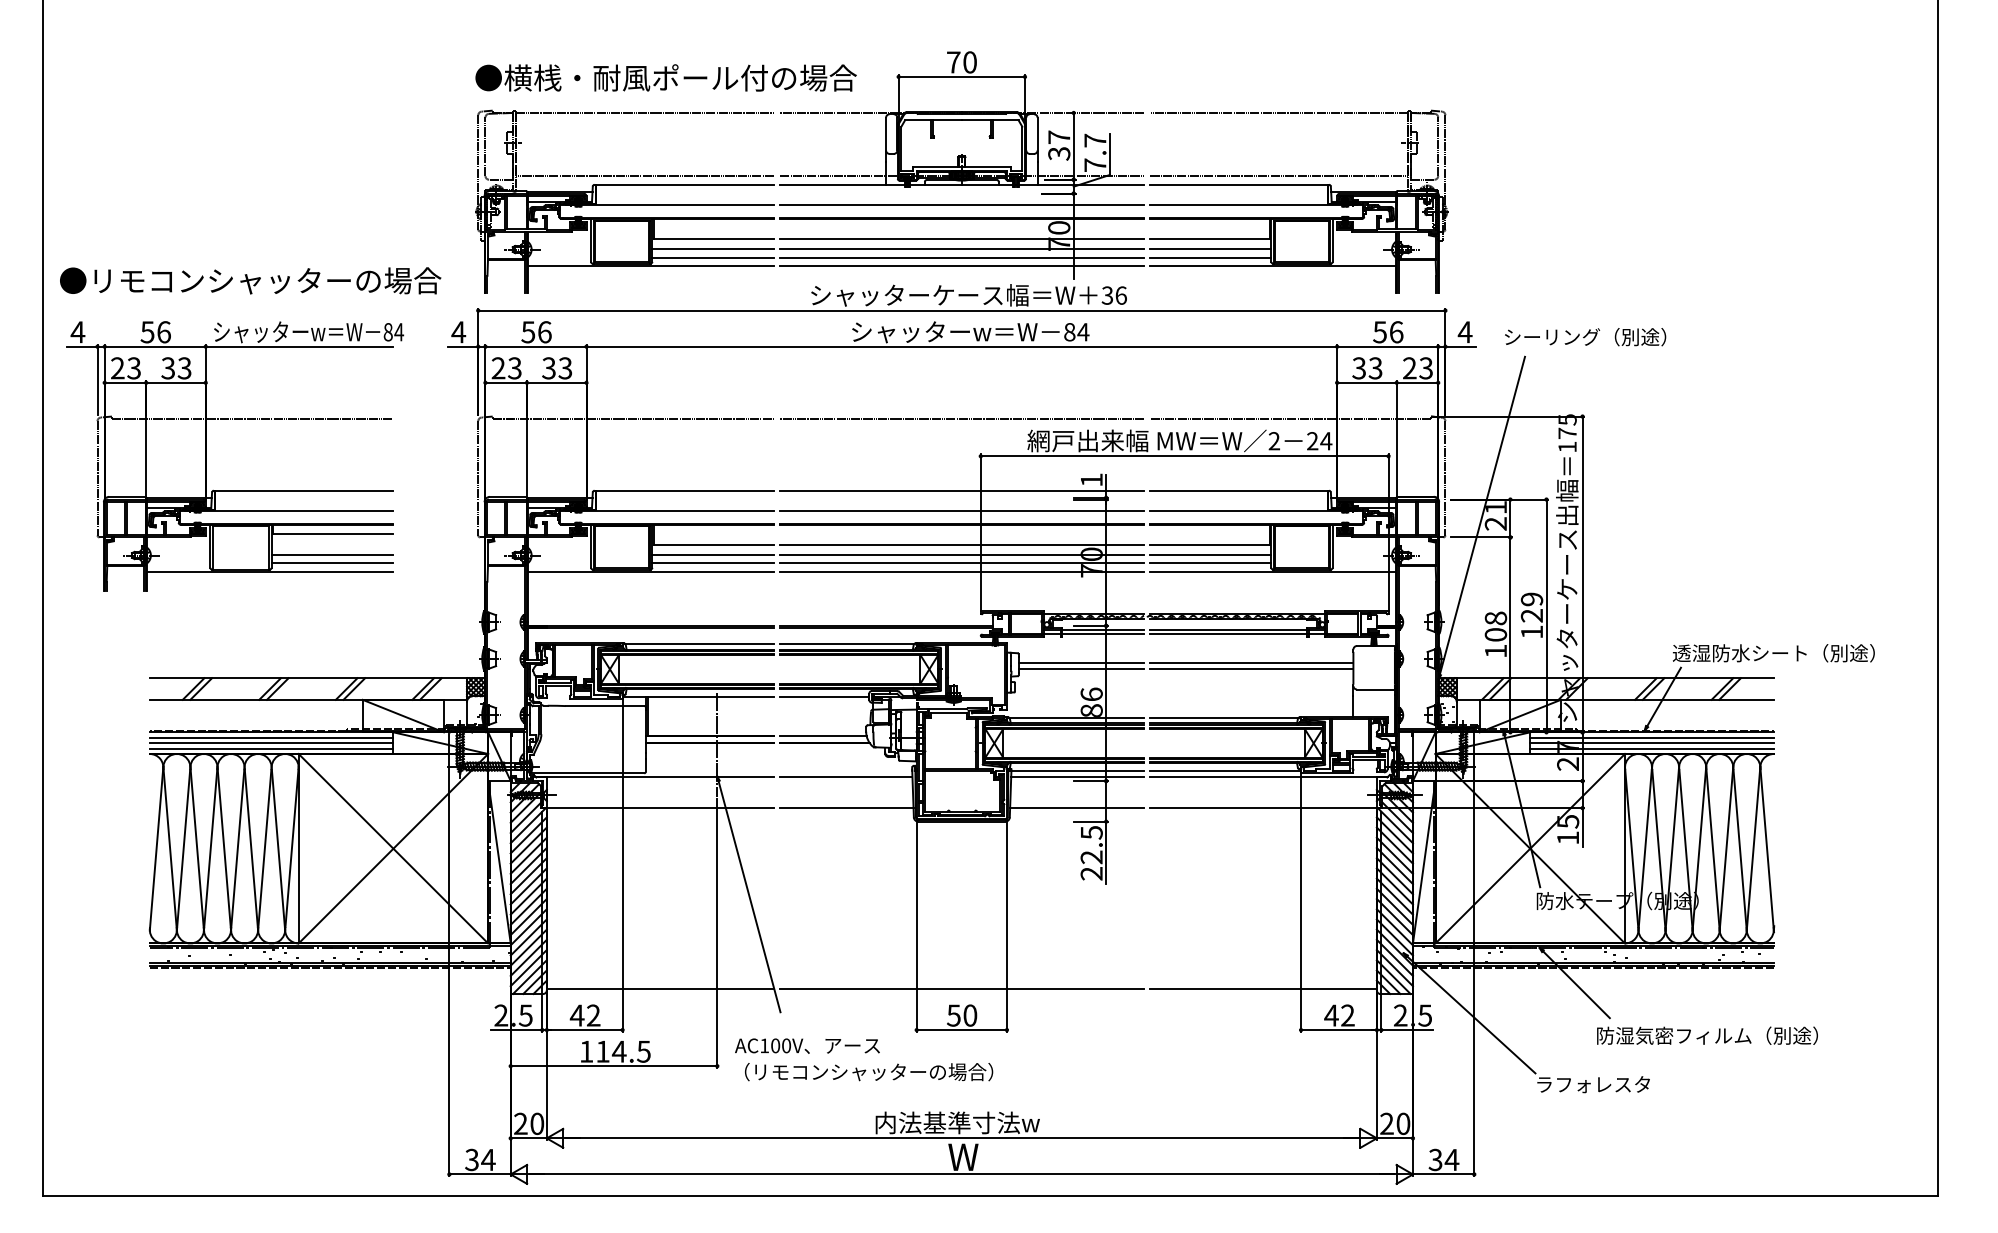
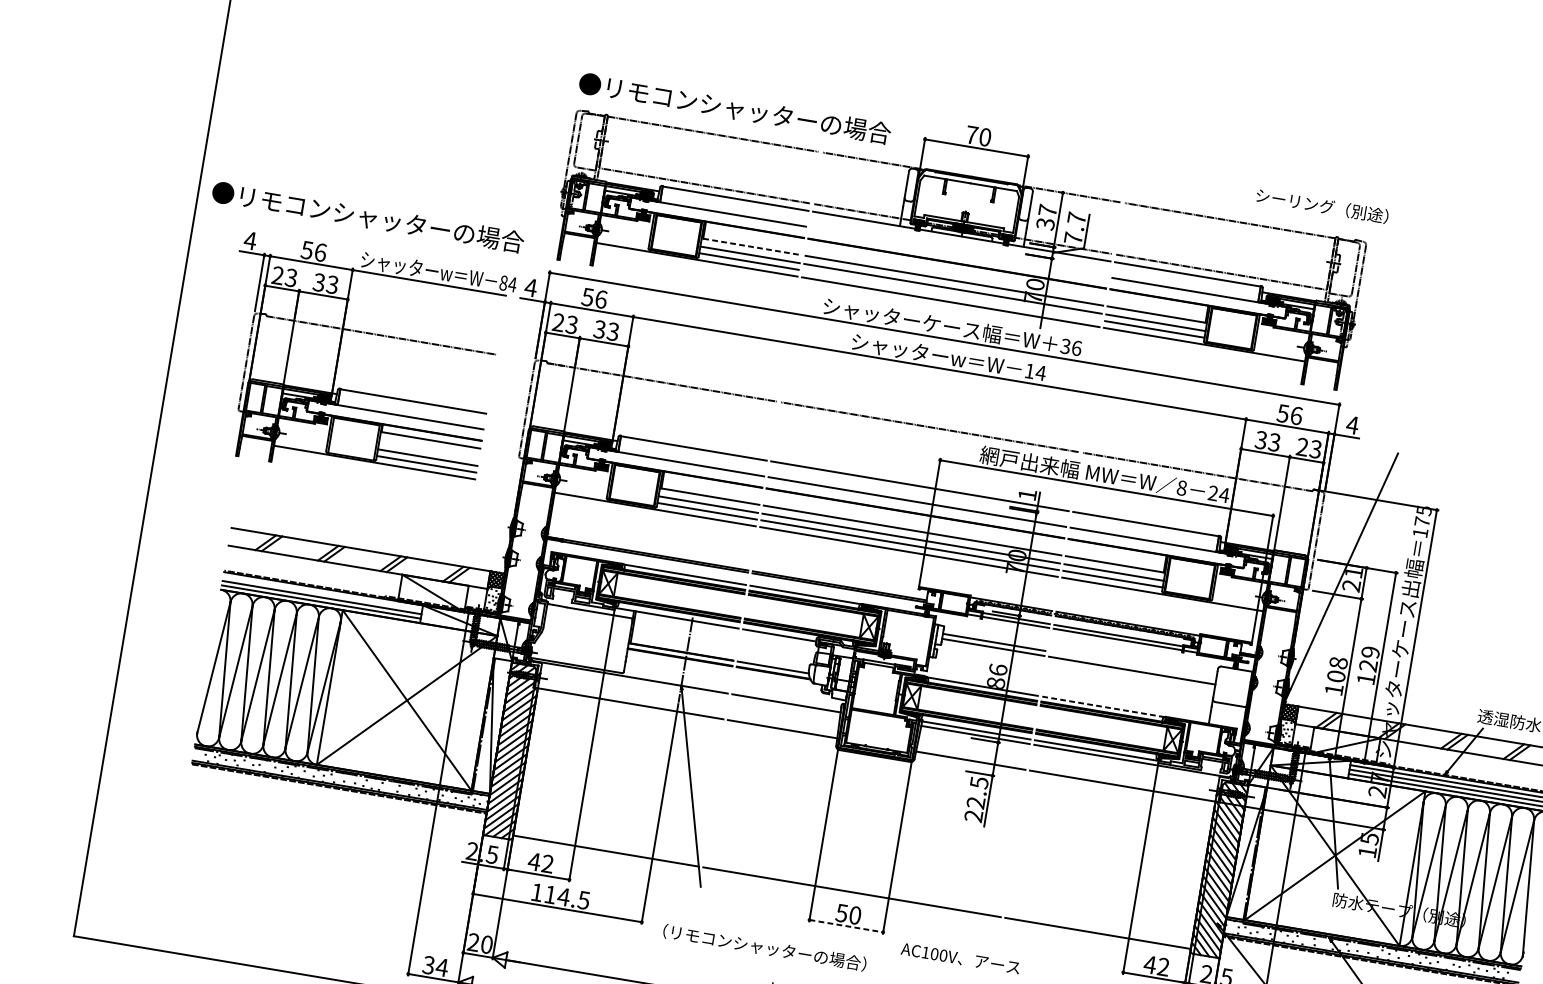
text: (635, 77) -> (710, 103), ●横桟・耐風ポール付の場合 -> ●リモコンシャッターの場合
line: (961, 204) -> (958, 252), removed
line: (714, 239) -> (752, 246), solid -> dashed
line: (961, 257) -> (951, 295), removed
text: (1069, 332) -> (1029, 371), 84 -> 14
text: (1585, 337) -> (1322, 206), moved
text: (1274, 441) -> (1182, 488), 2 -> 8
part: (206, 456) -> (338, 359), moved
line: (1251, 662) -> (1133, 665), removed
line: (1224, 717) -> (1103, 706), solid -> dashed
line: (271, 737) -> (322, 592), removed
line: (962, 1030) -> (846, 926), solid -> dashed
text: (807, 1045) -> (960, 958), moved

